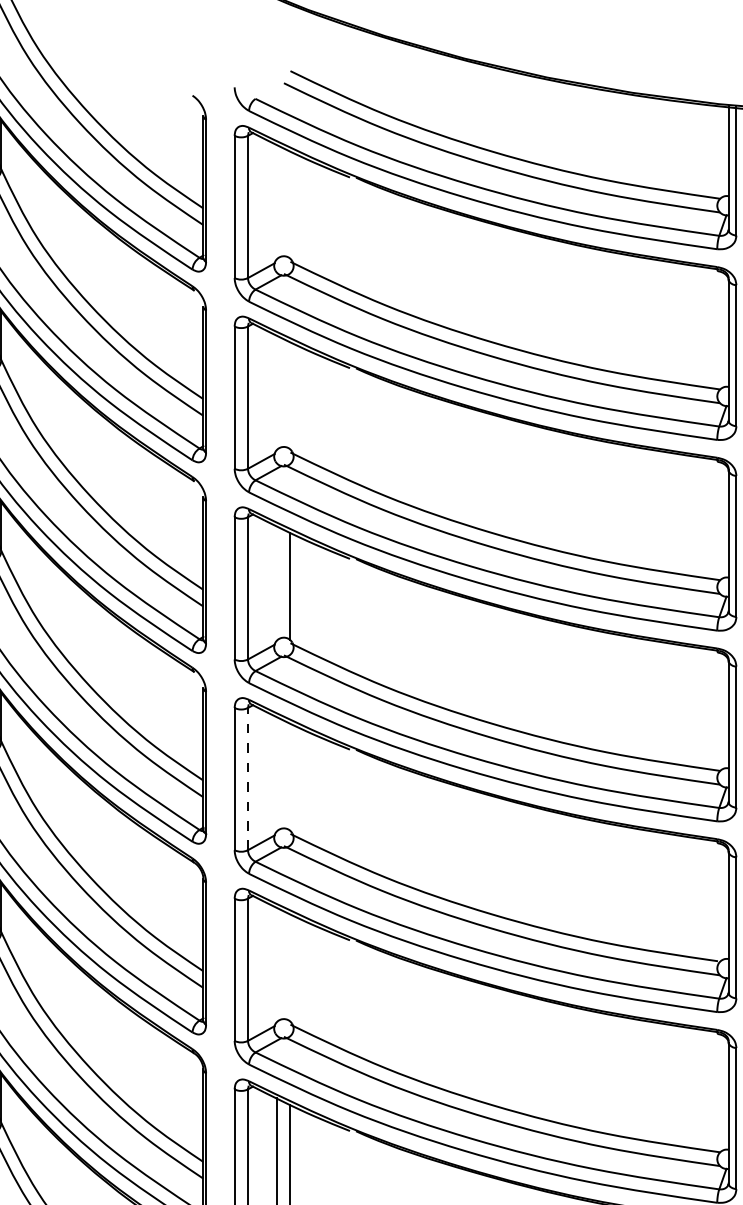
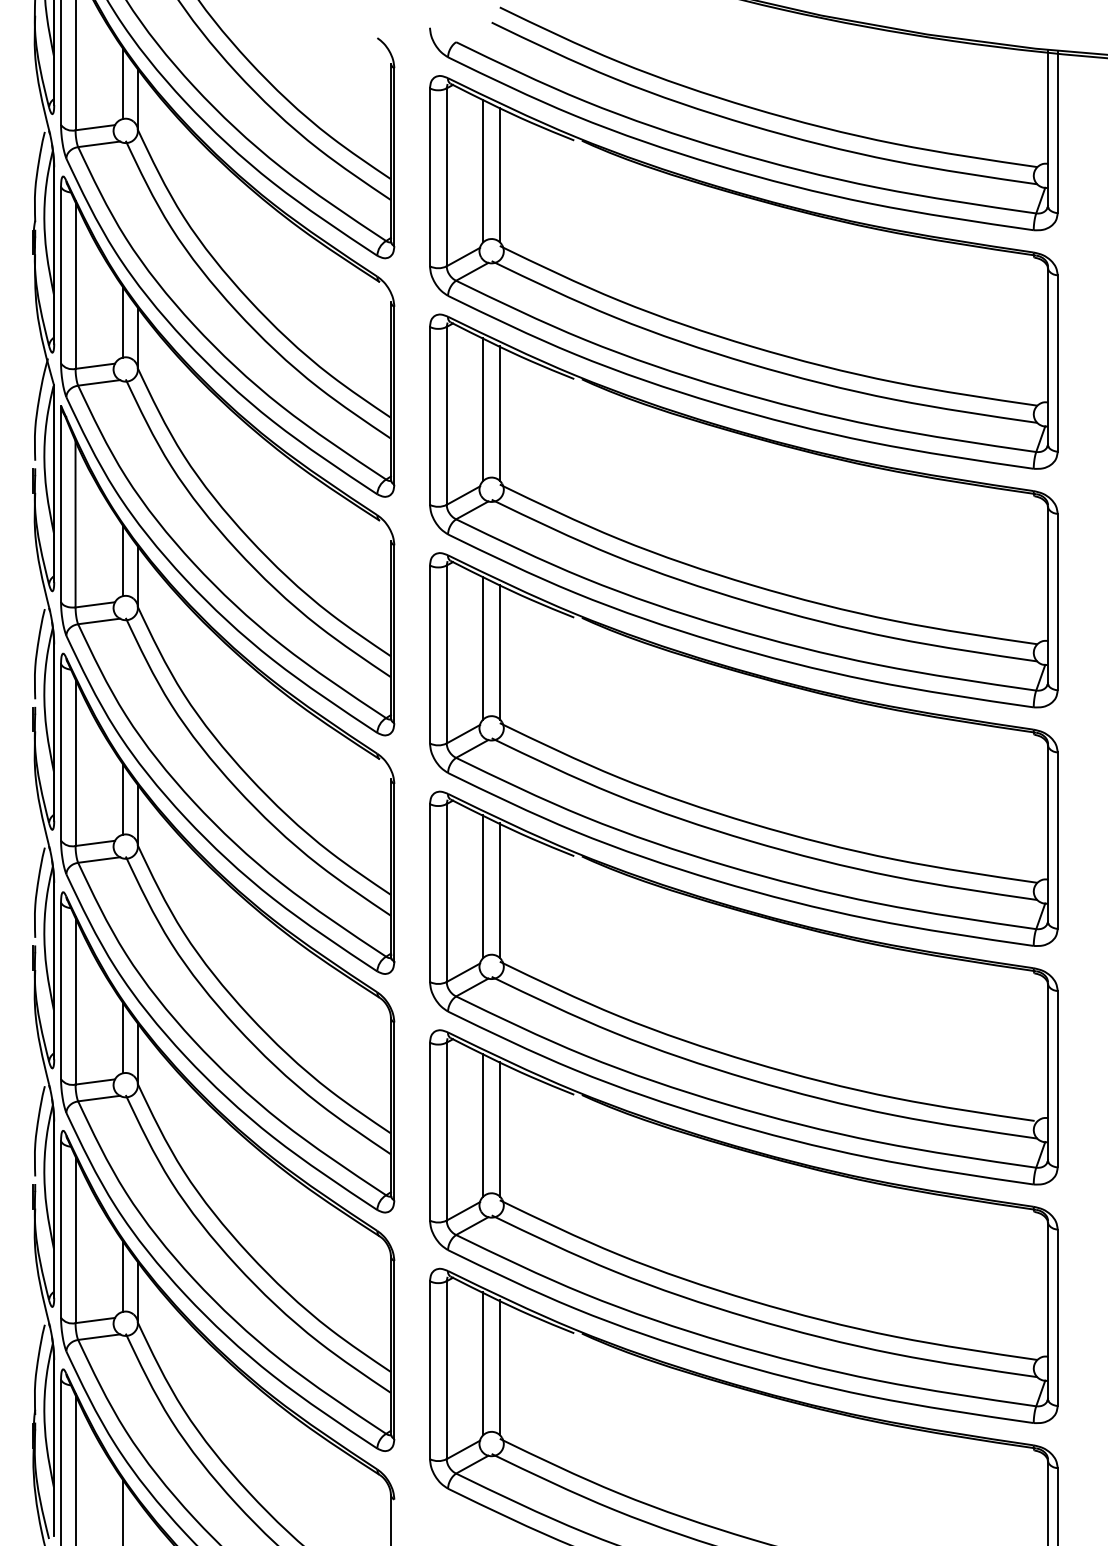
line: (277, 201) -> (483, 170), added
line: (290, 204) -> (499, 174), added
line: (277, 392) -> (483, 409), added
line: (290, 395) -> (499, 413), added
line: (277, 582) -> (483, 647), added
line: (277, 773) -> (483, 886), added
line: (290, 777) -> (499, 890), added
line: (247, 779) -> (446, 893), dashed -> solid
line: (277, 964) -> (483, 1124), added
line: (290, 967) -> (499, 1128), added

